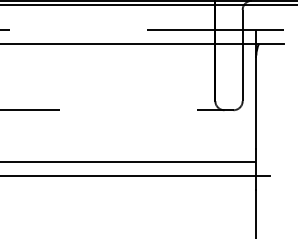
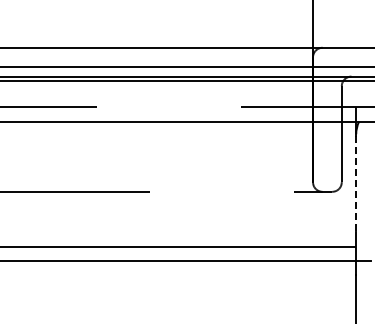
line: (256, 103) -> (356, 184), solid -> dashed

